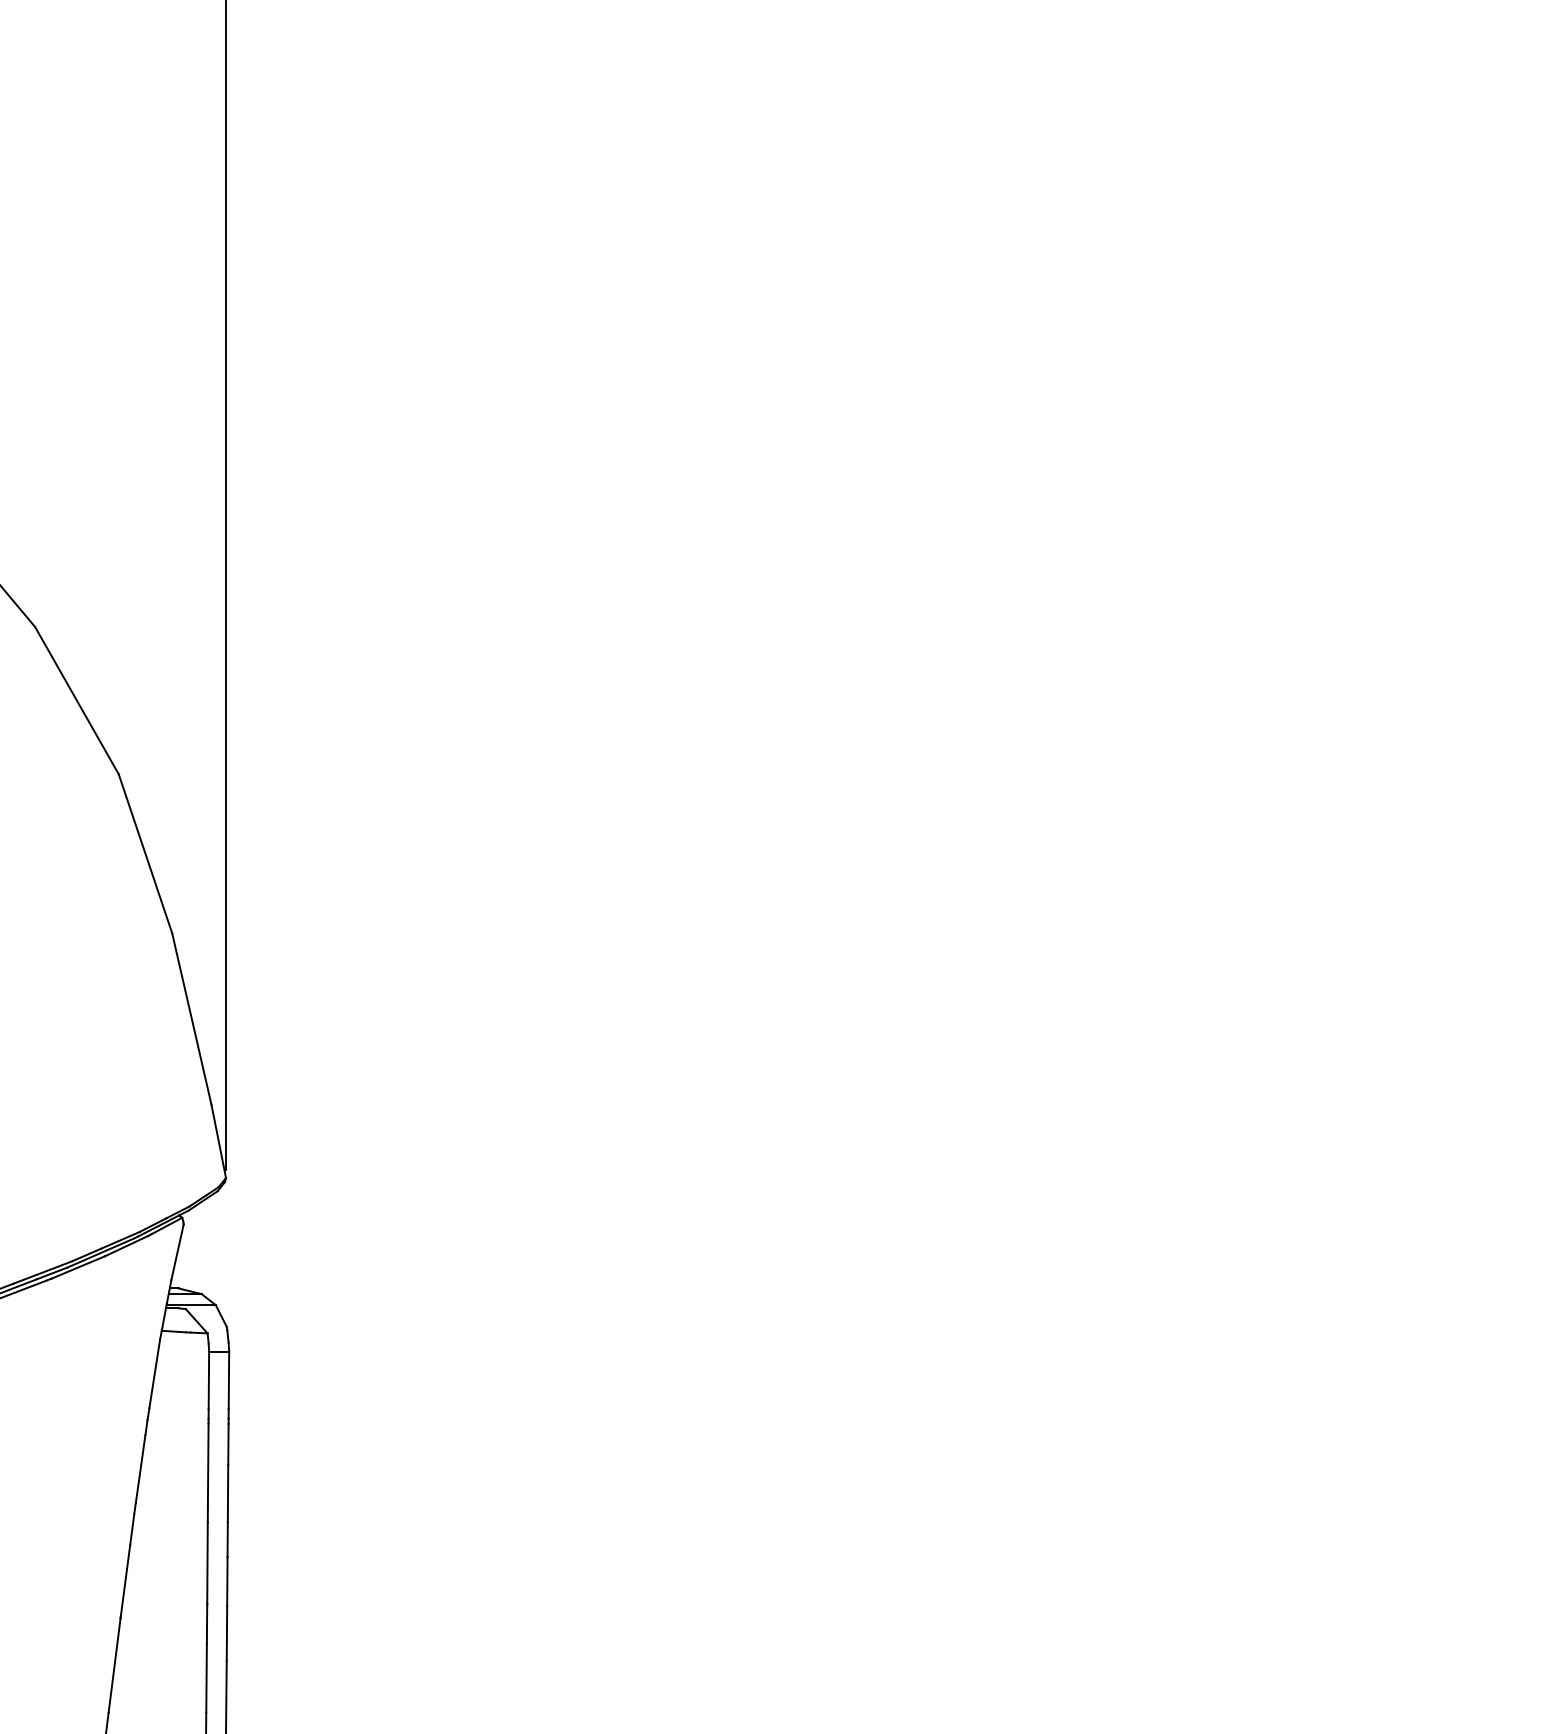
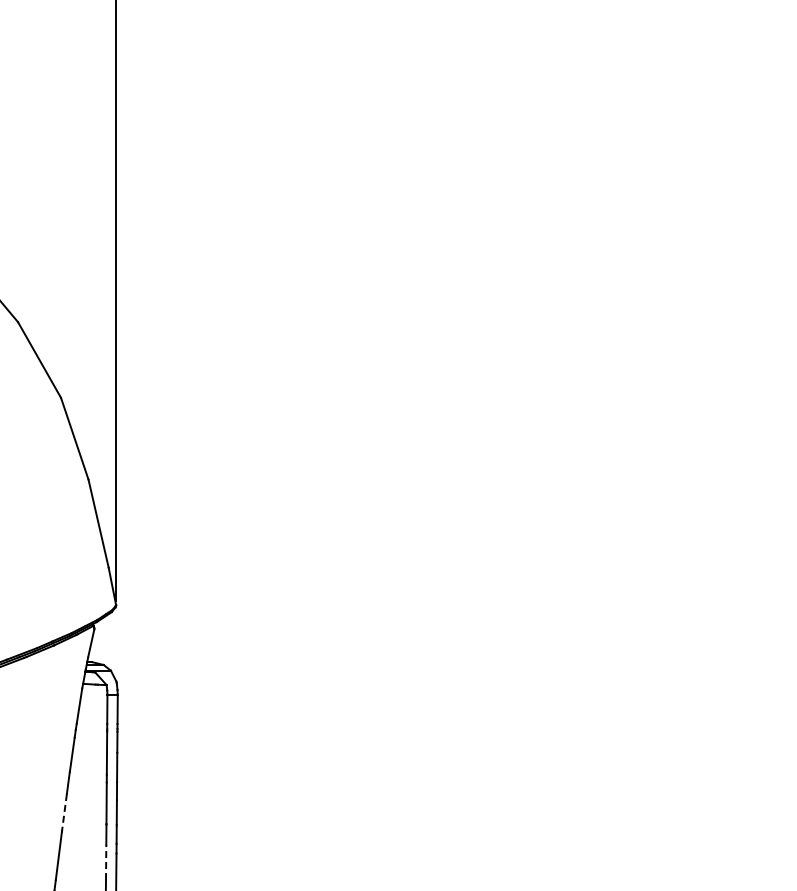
line: (125, 1581) -> (64, 812), solid -> dashed
line: (207, 1678) -> (106, 862), solid -> dashed

